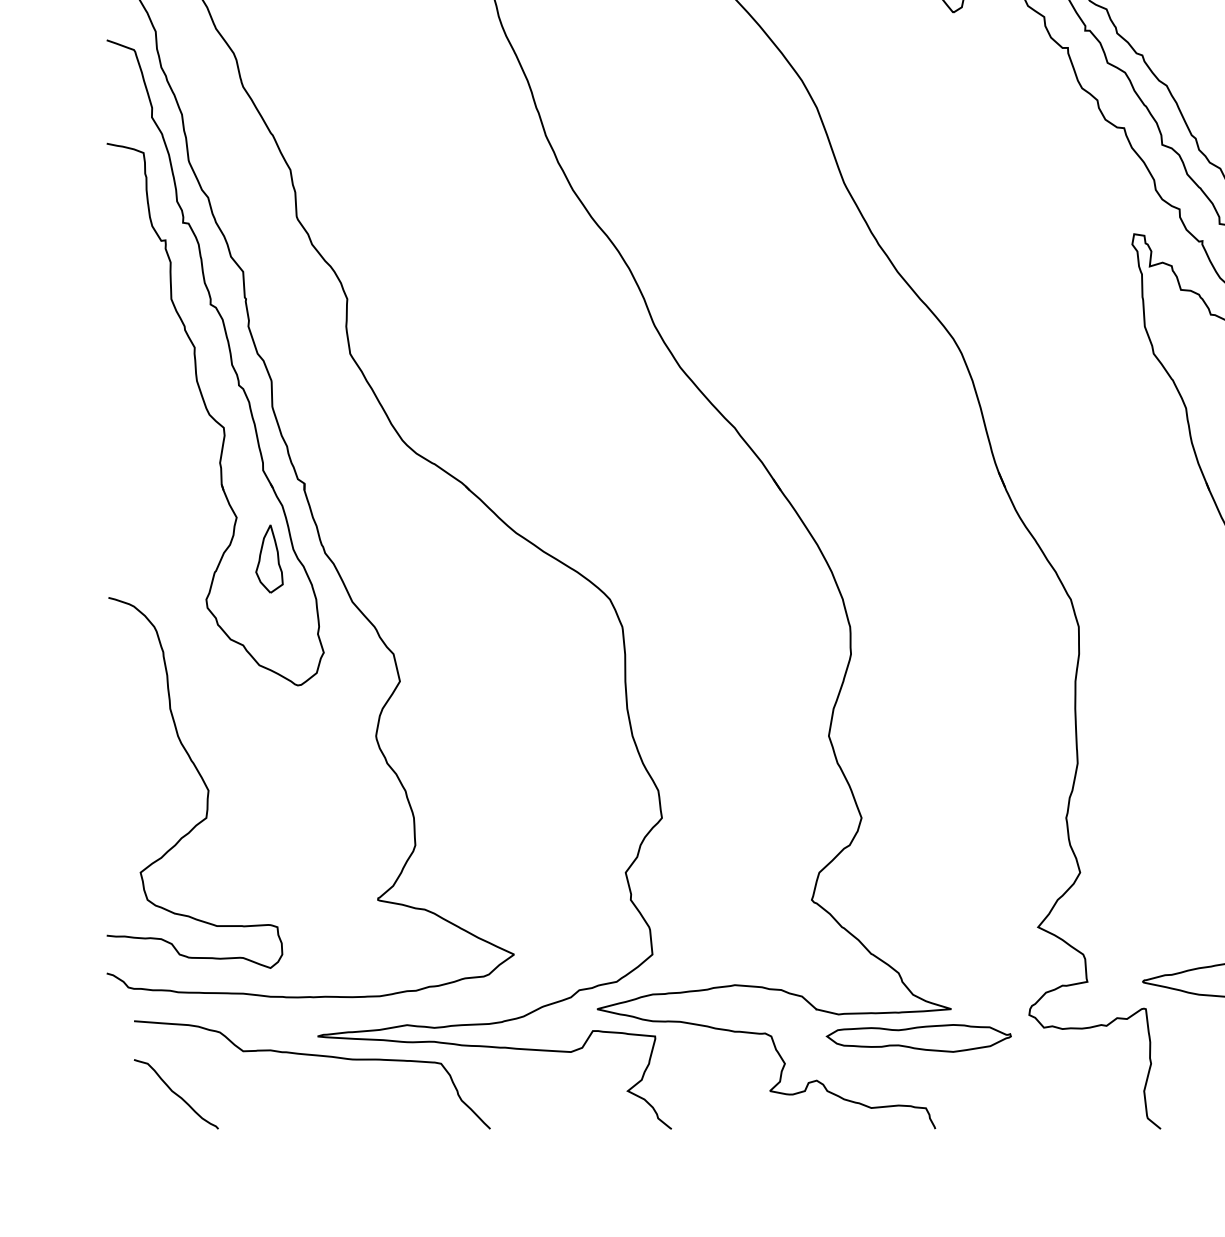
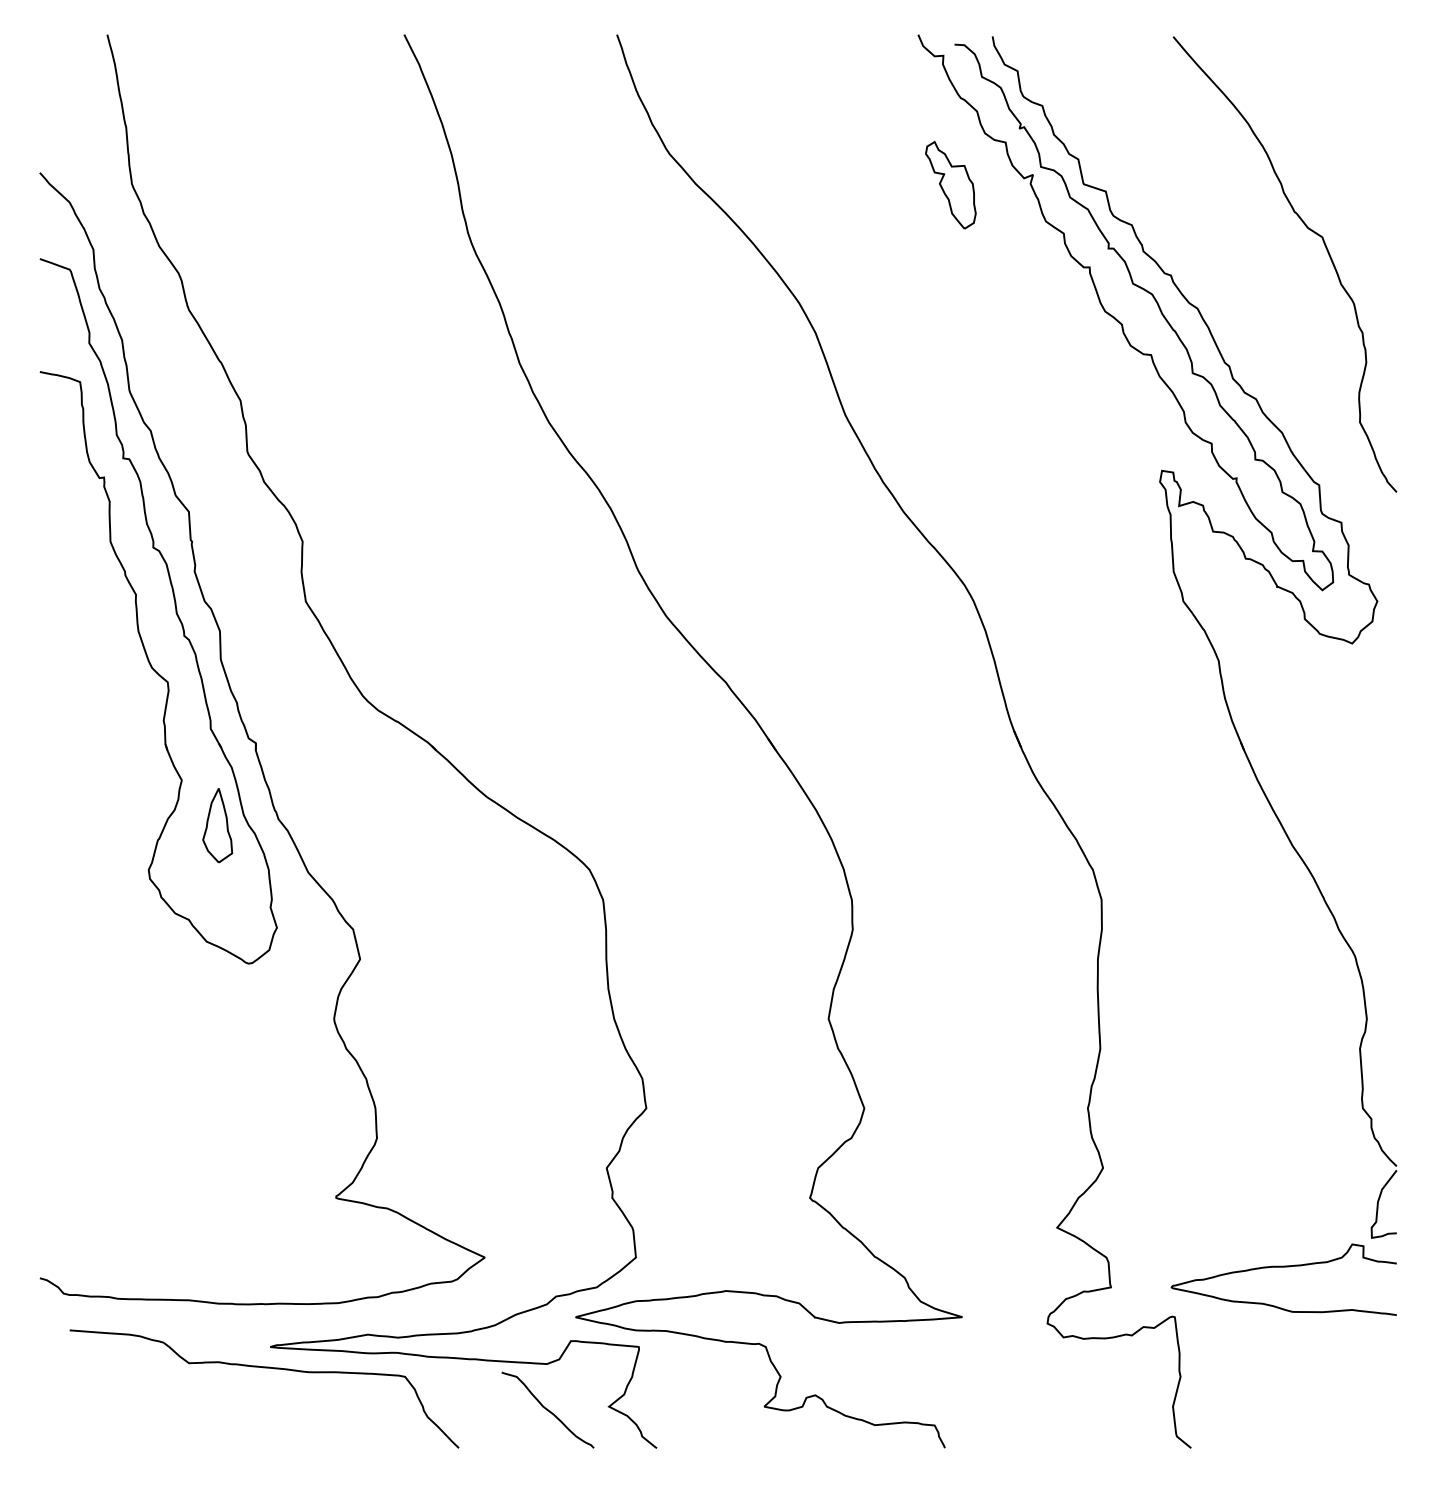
curve: (201, 779) -> (143, 1066), removed
part: (918, 1037) -> (926, 1348), removed
curve: (175, 1093) -> (547, 1409), moved

